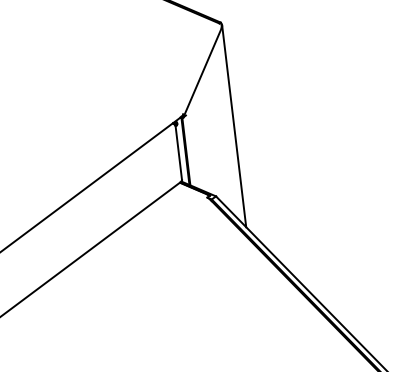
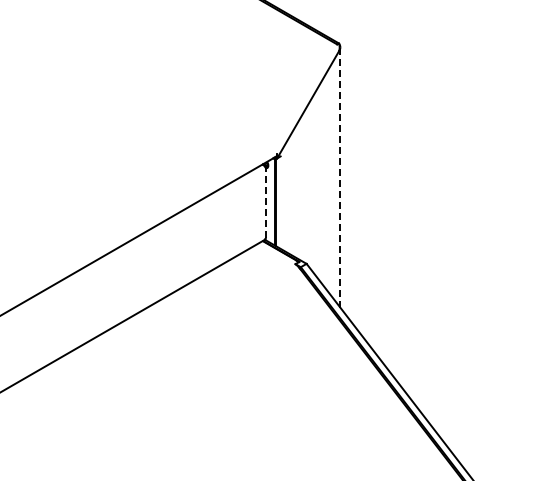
line: (234, 126) -> (340, 177), solid -> dashed
line: (178, 153) -> (265, 203), solid -> dashed

